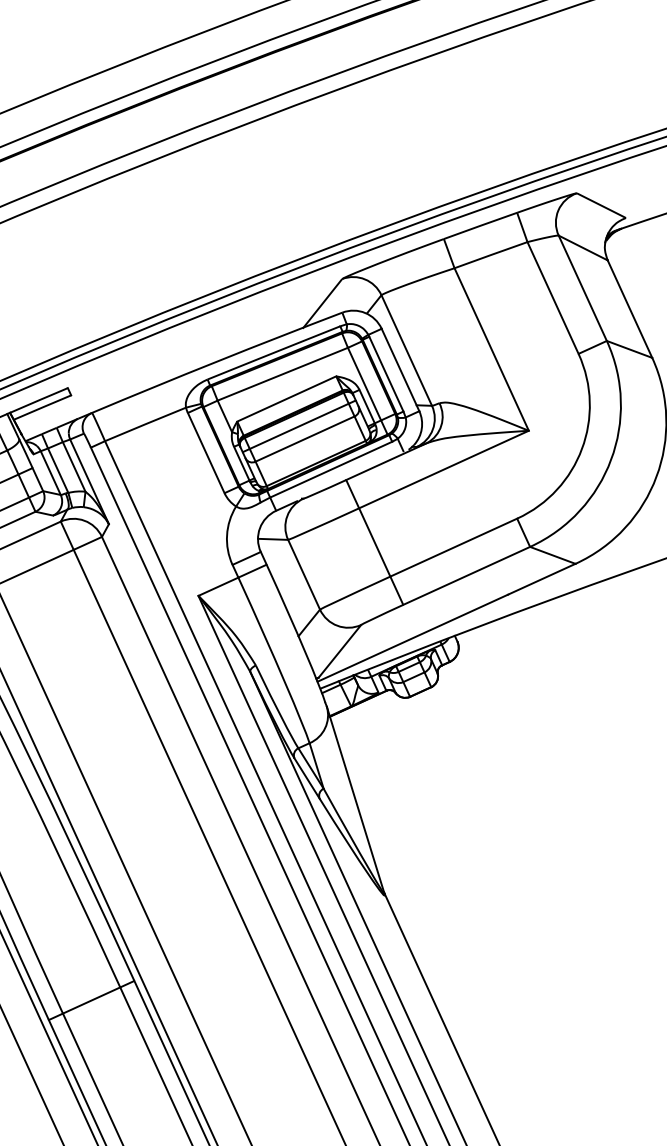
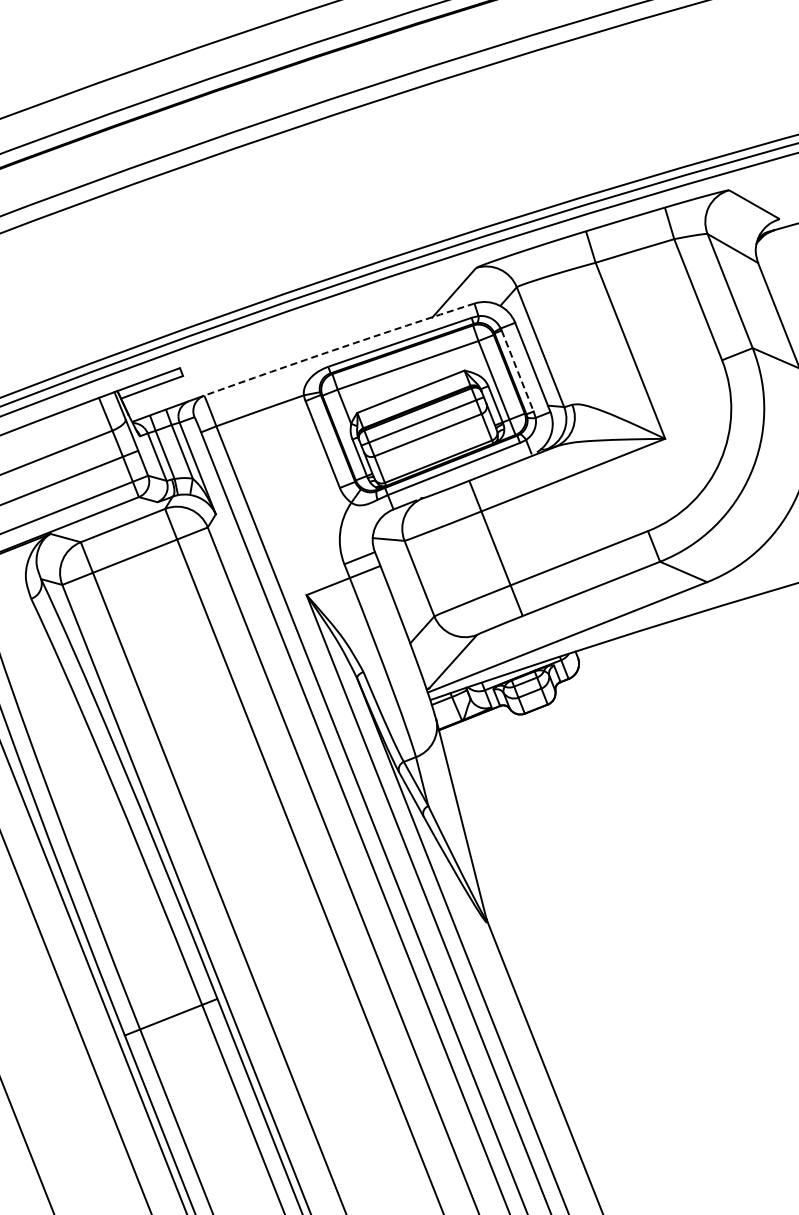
arc: (216, 361) -> (338, 348), solid -> dashed
line: (386, 374) -> (517, 371), solid -> dashed

